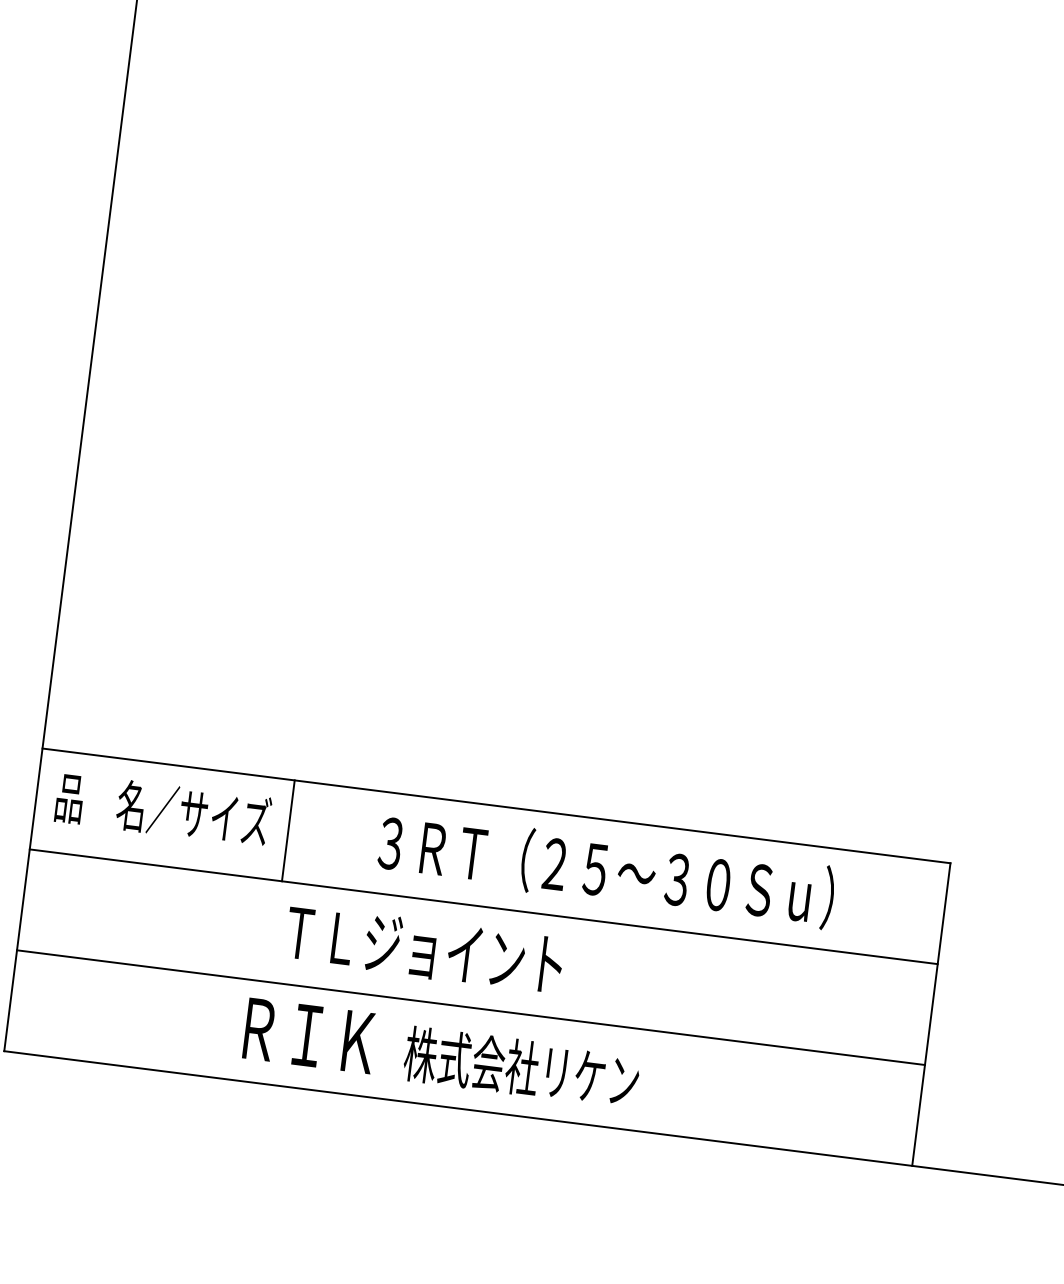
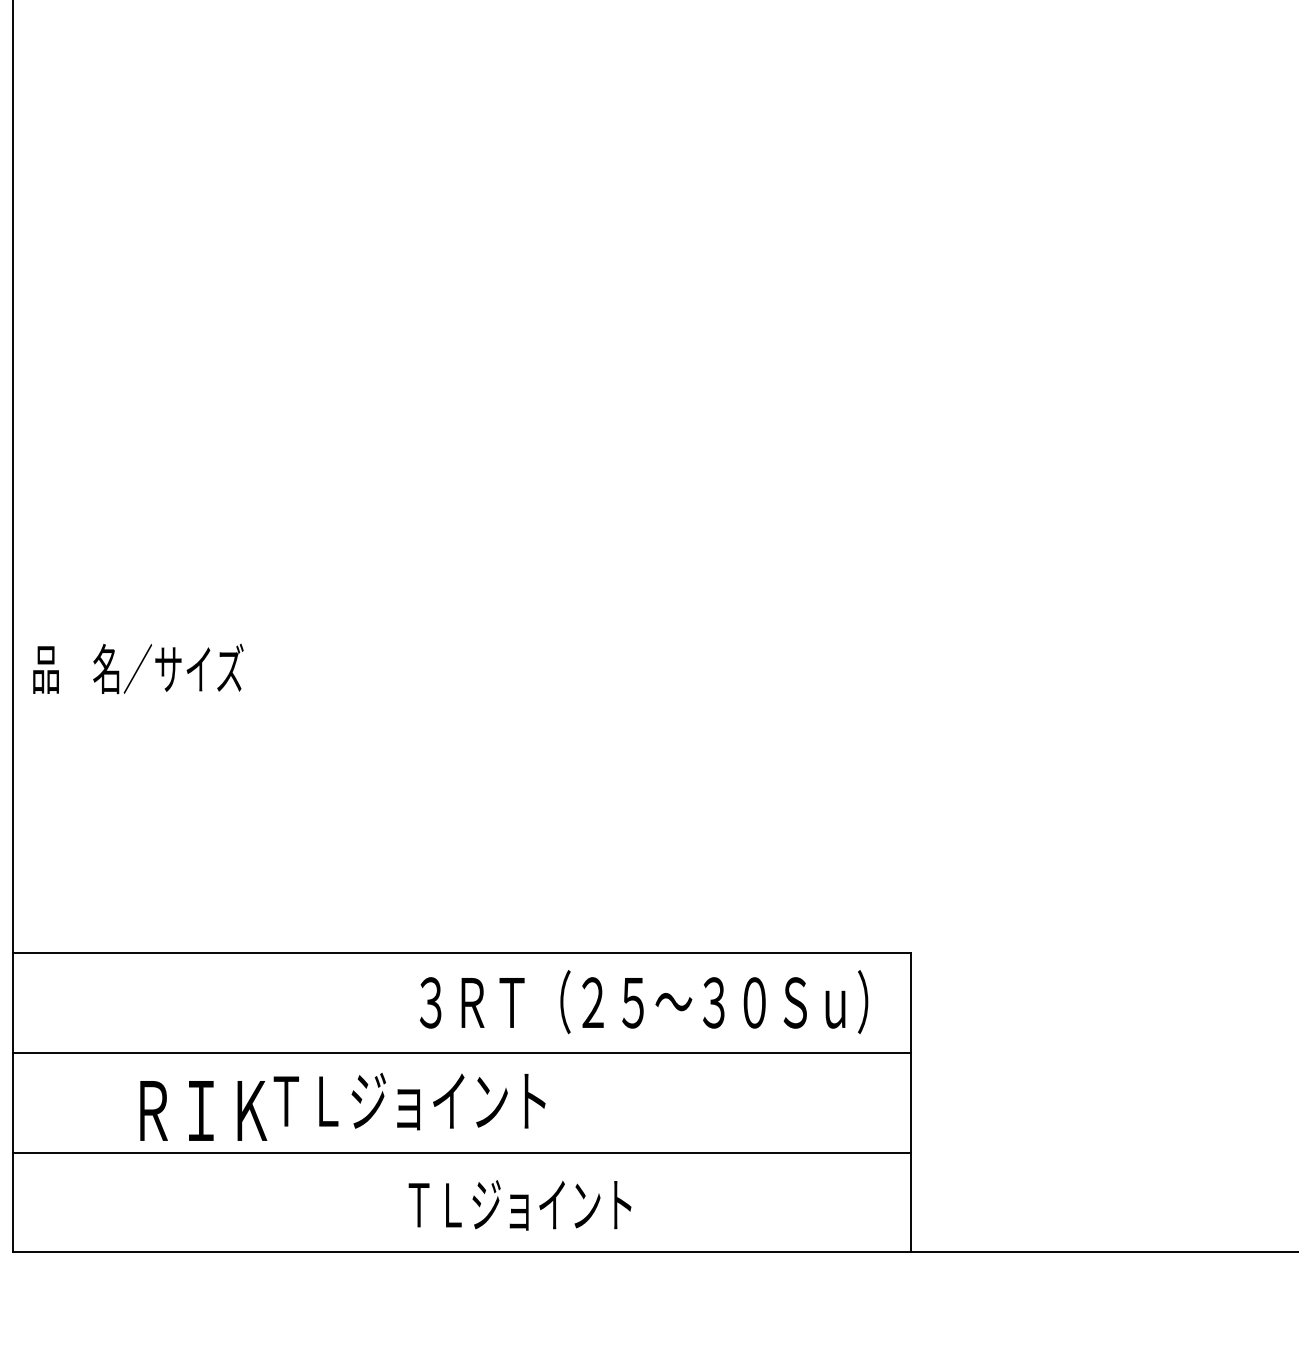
text: (163, 809) -> (138, 668), moved
line: (288, 830) -> (262, 1002), removed
text: (607, 870) -> (644, 1002), moved
text: (309, 1035) -> (203, 1110), moved
text: (521, 1067) -> (518, 1204), 株式会社リケン -> ＴＬジョイント

